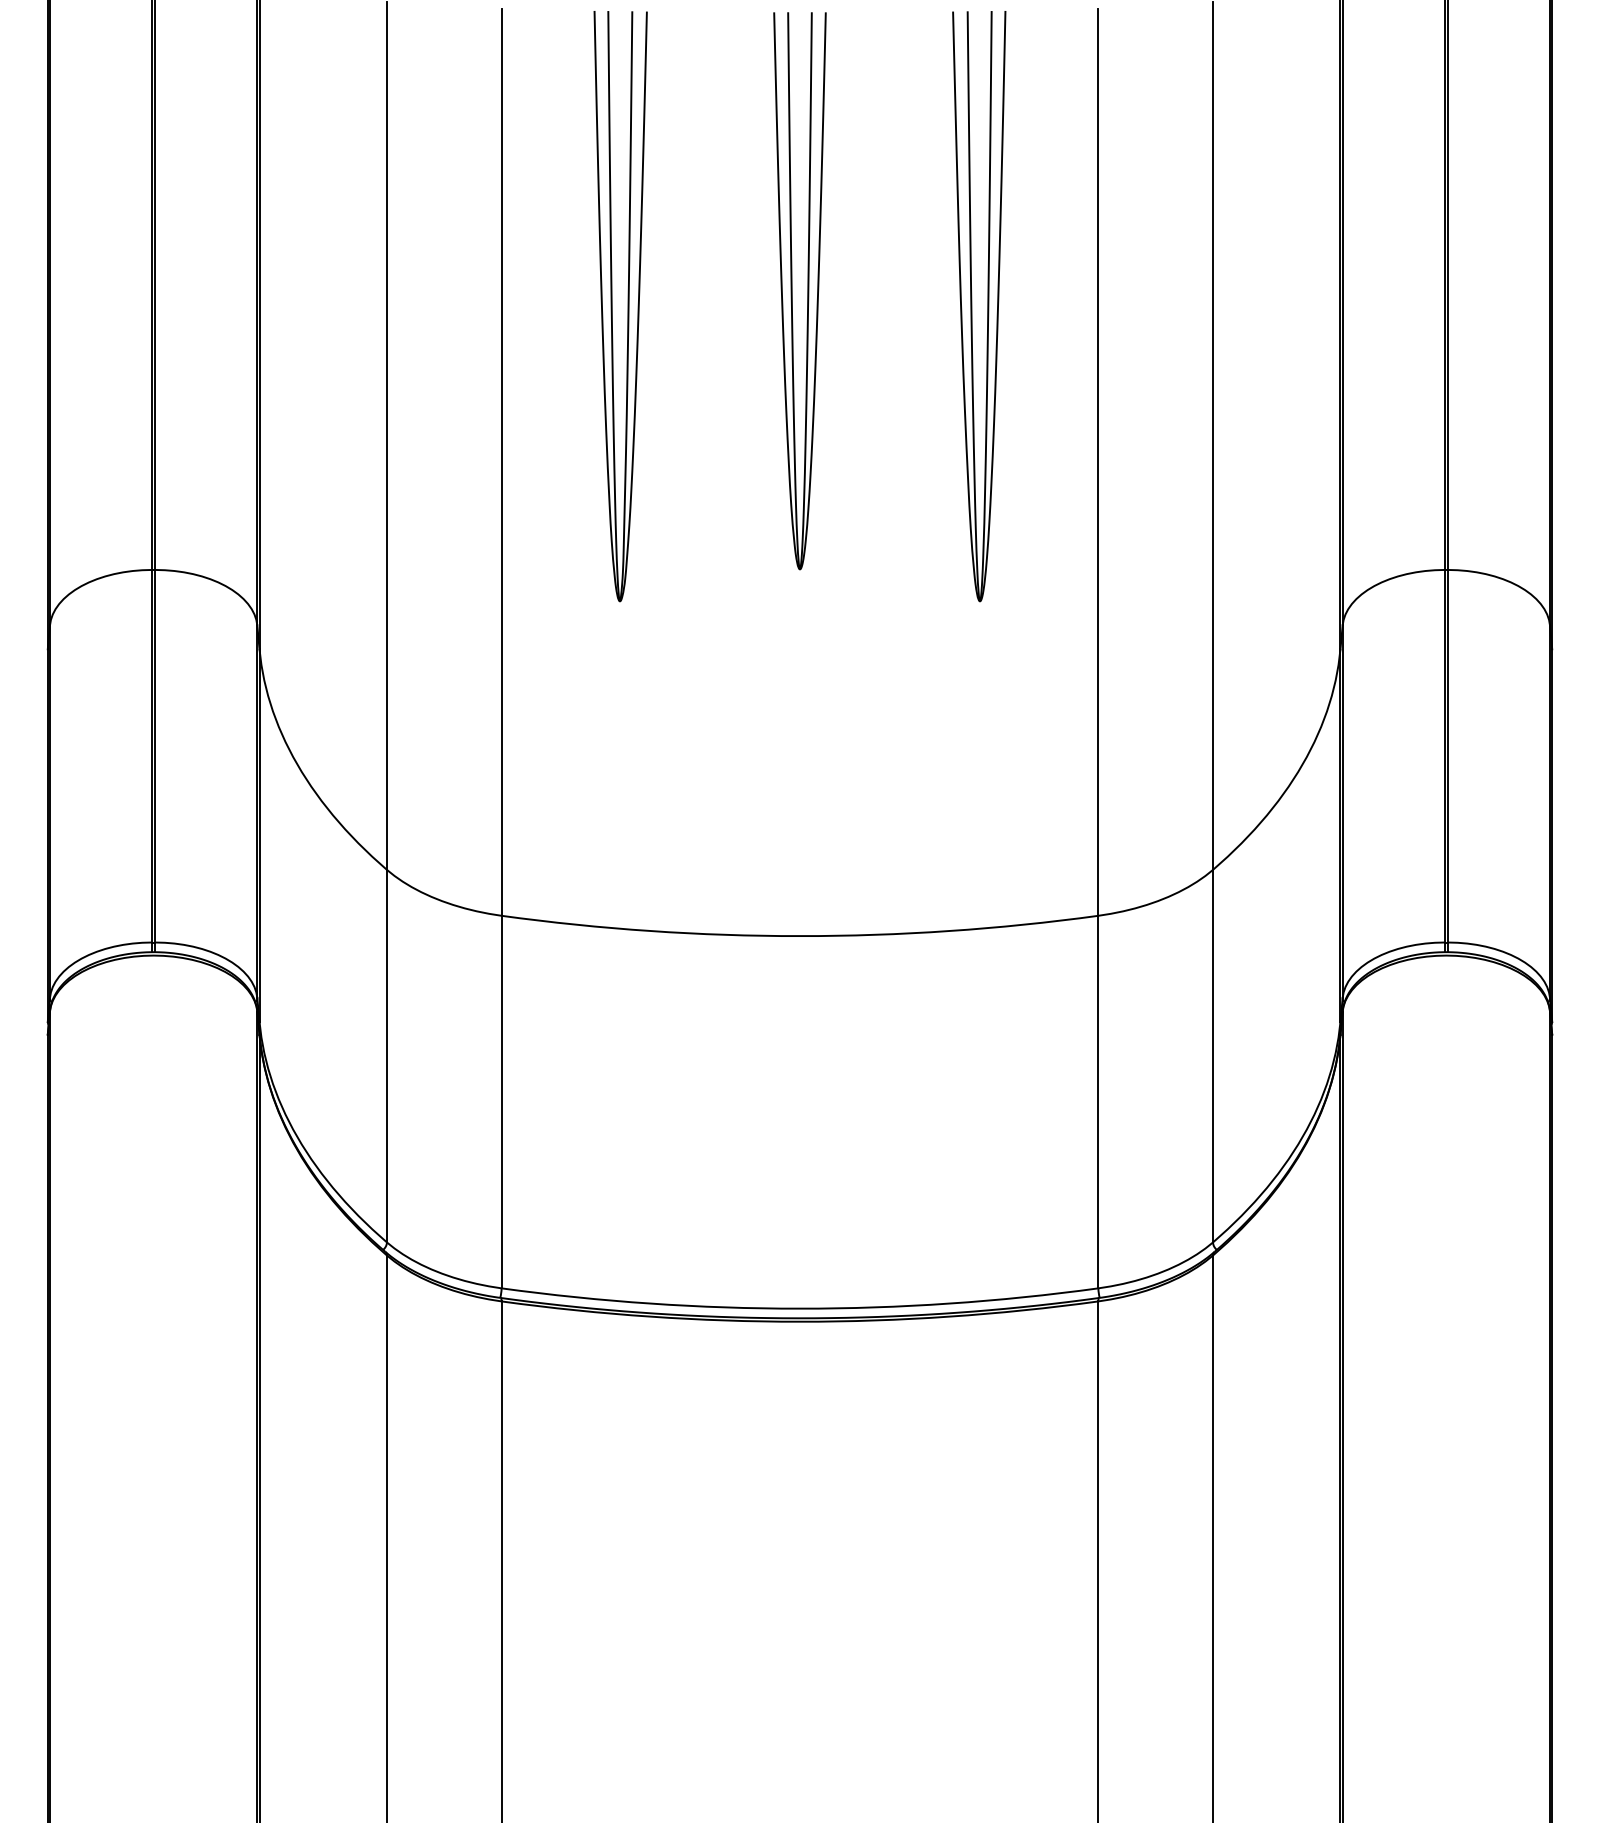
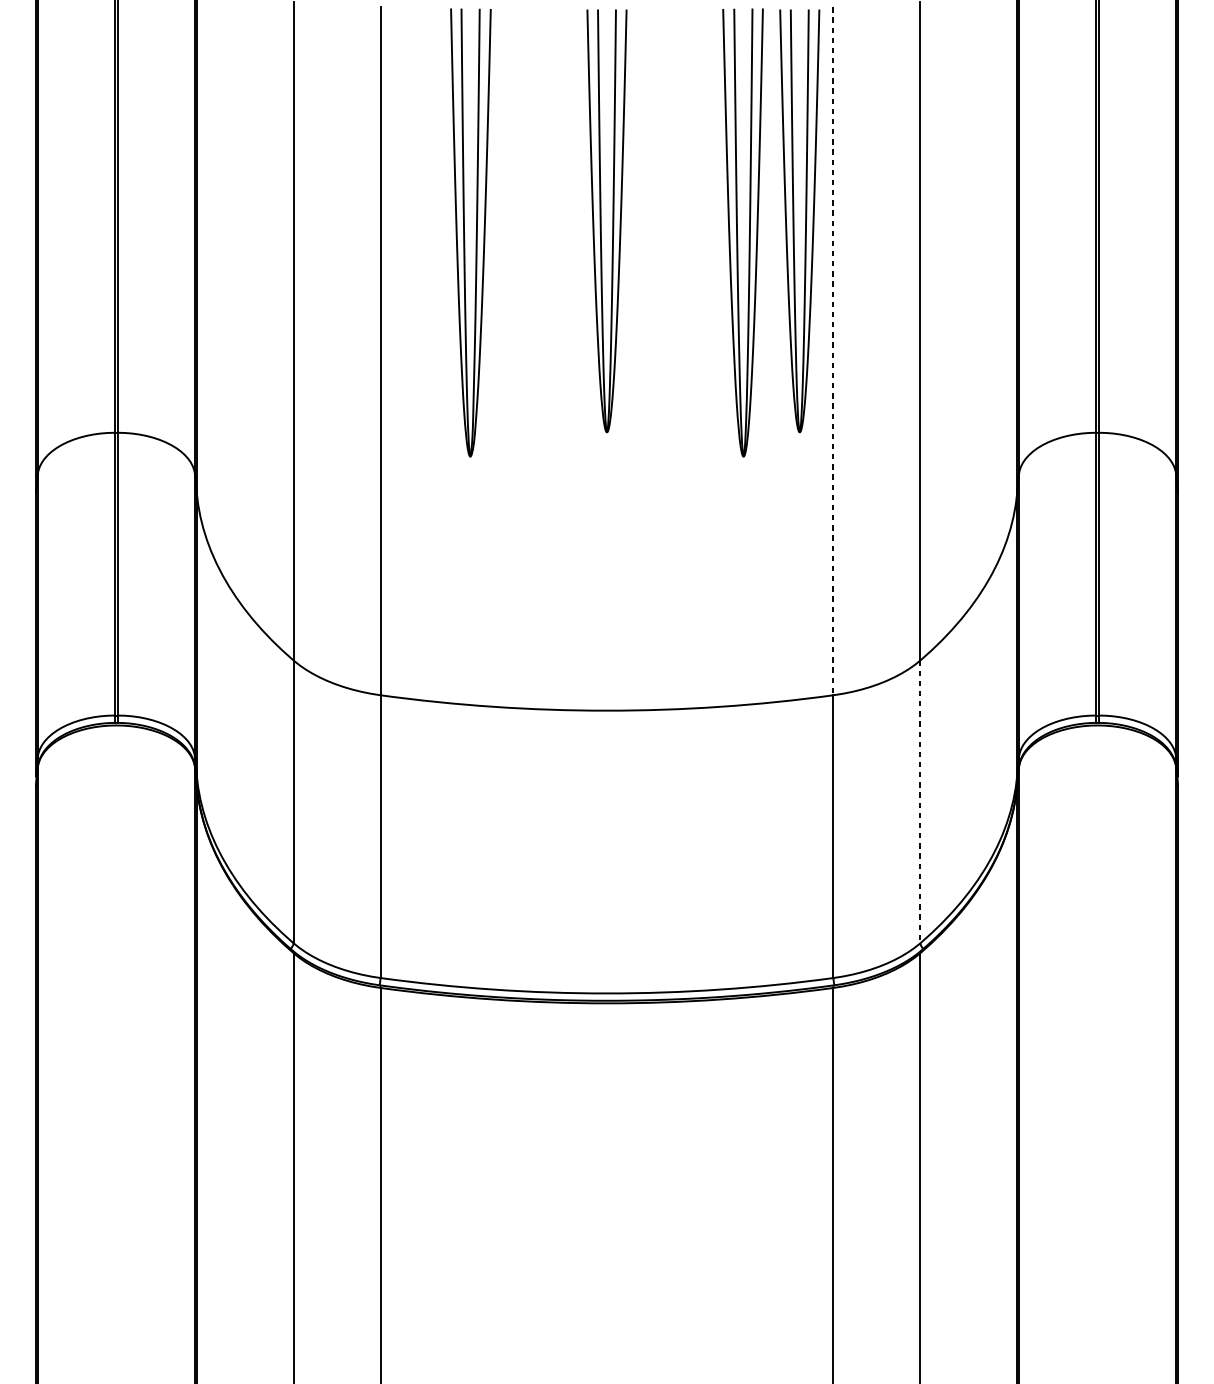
part: (1046, 291) -> (794, 221), added
line: (1098, 463) -> (833, 351), solid -> dashed
line: (1213, 1056) -> (920, 802), solid -> dashed

